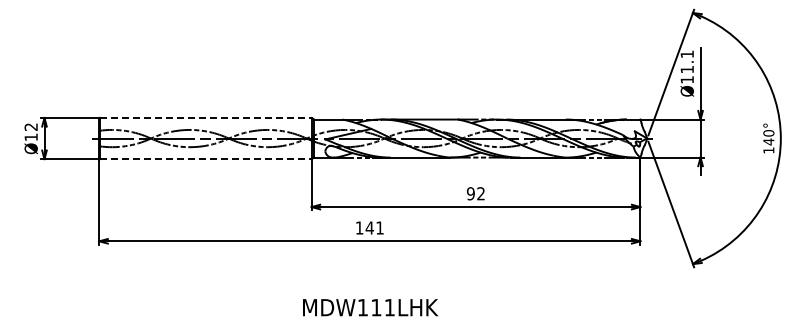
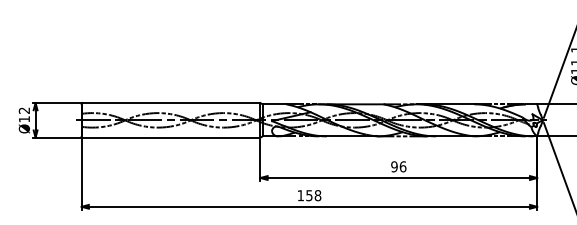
line: (205, 118) -> (171, 103), dashed -> solid
line: (205, 159) -> (171, 137), dashed -> solid
text: (481, 193) -> (403, 166), 92 -> 96
text: (374, 227) -> (313, 195), 141 -> 158

